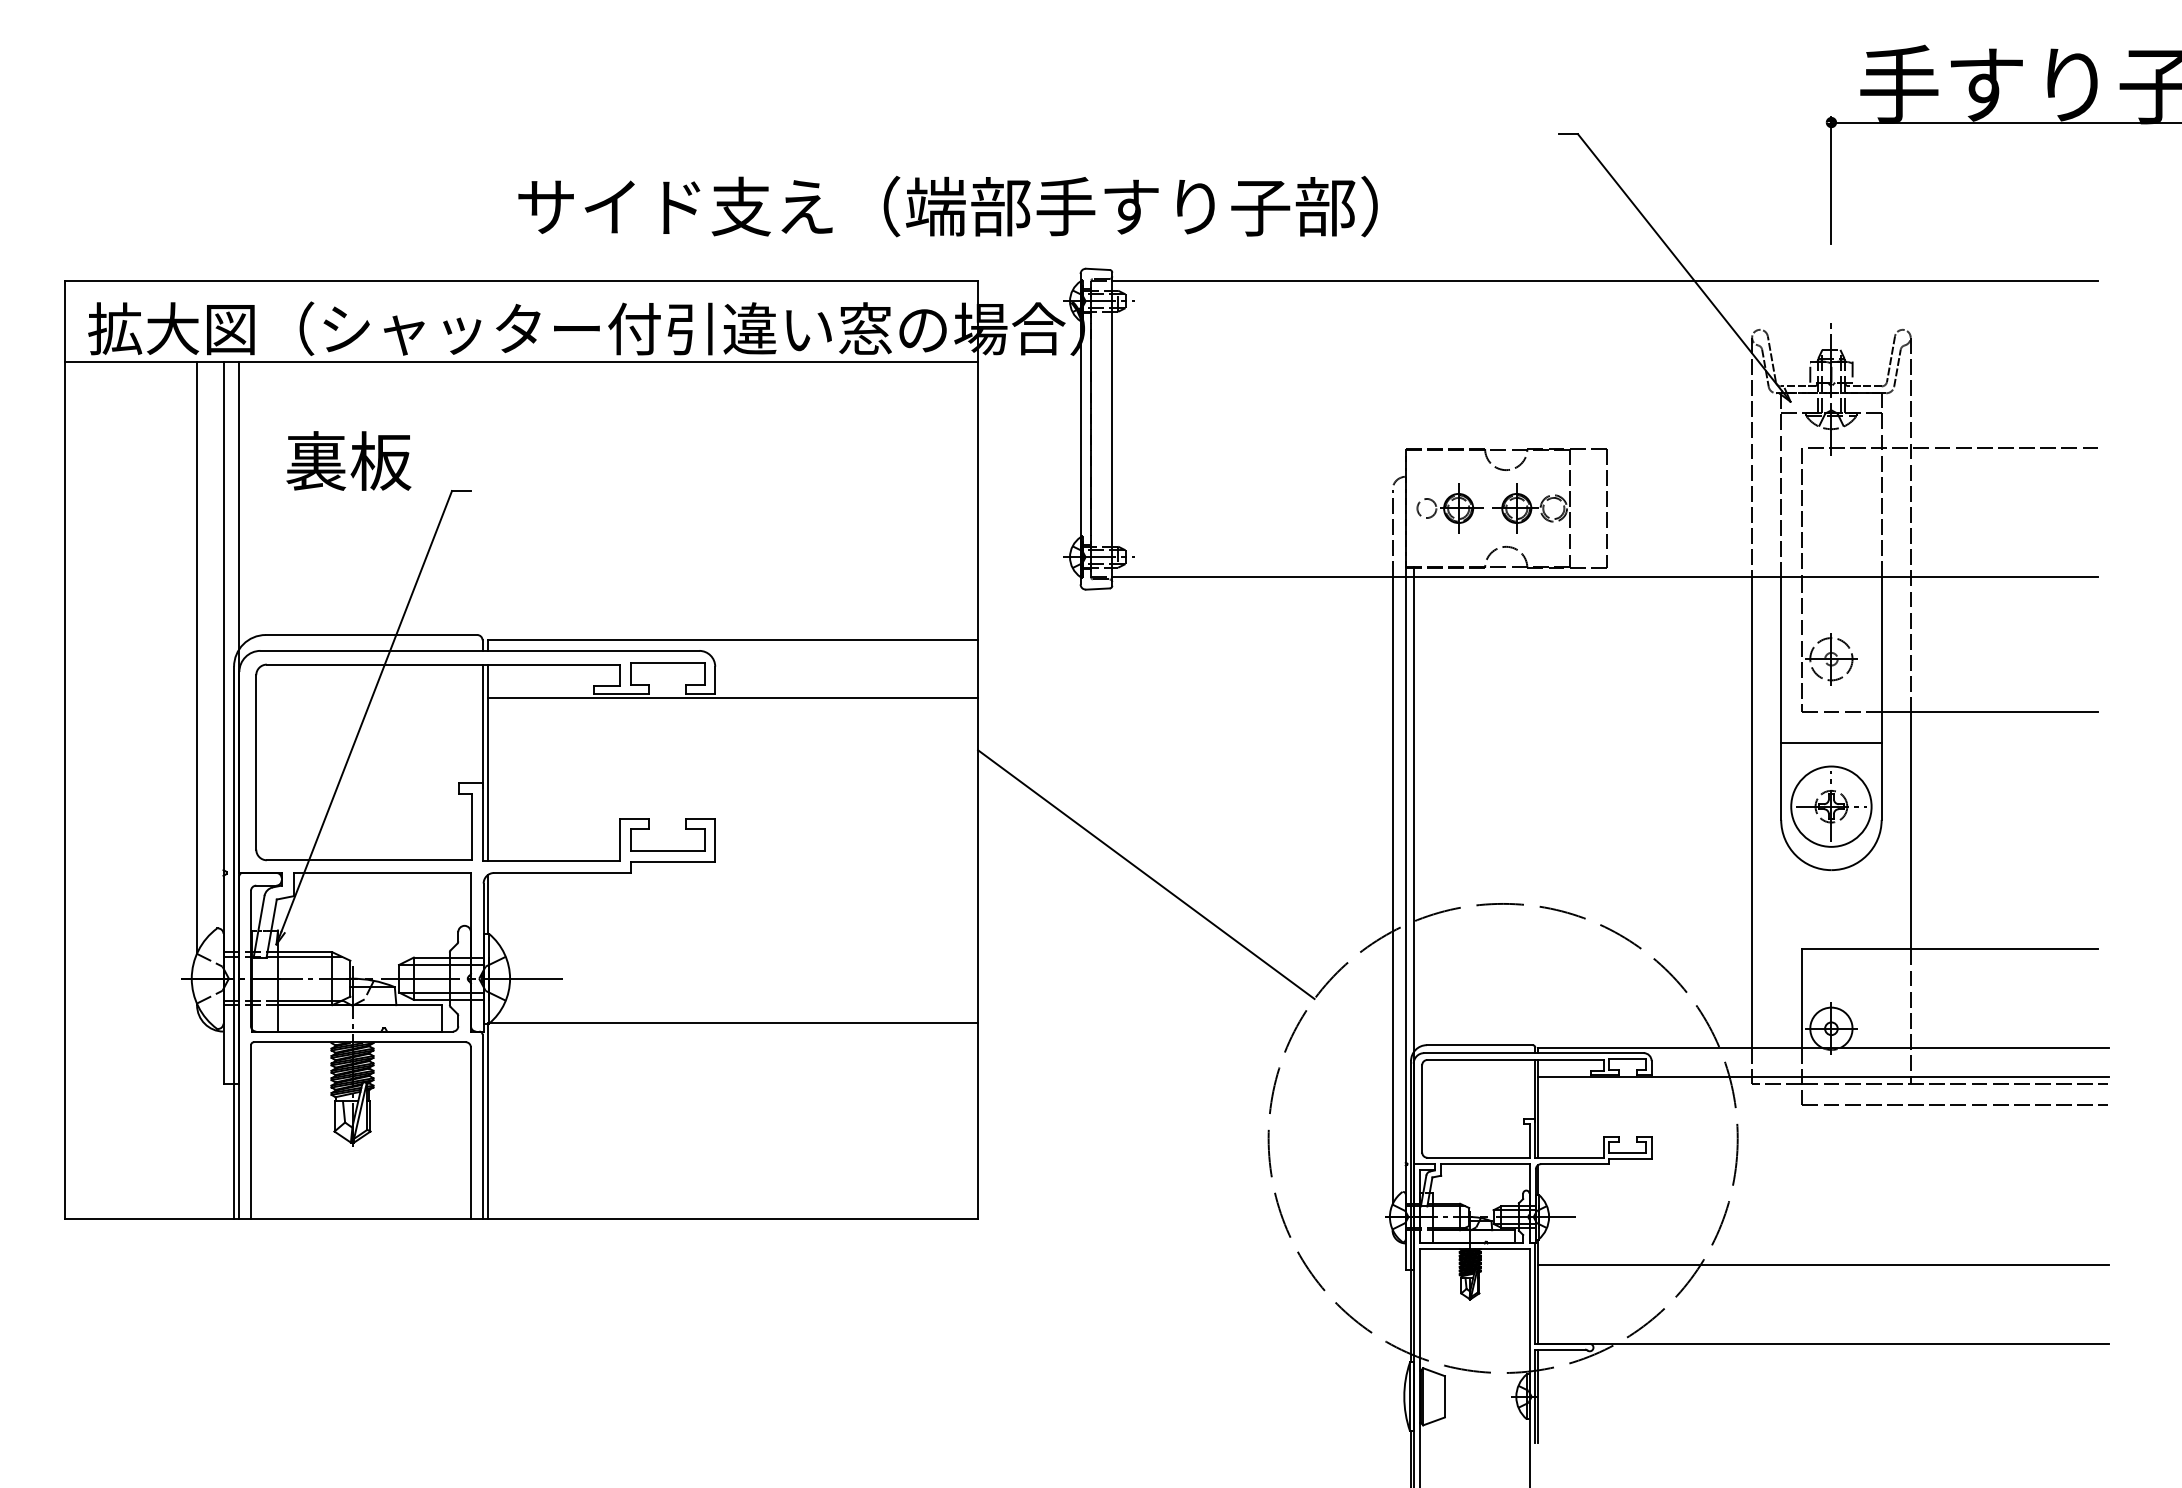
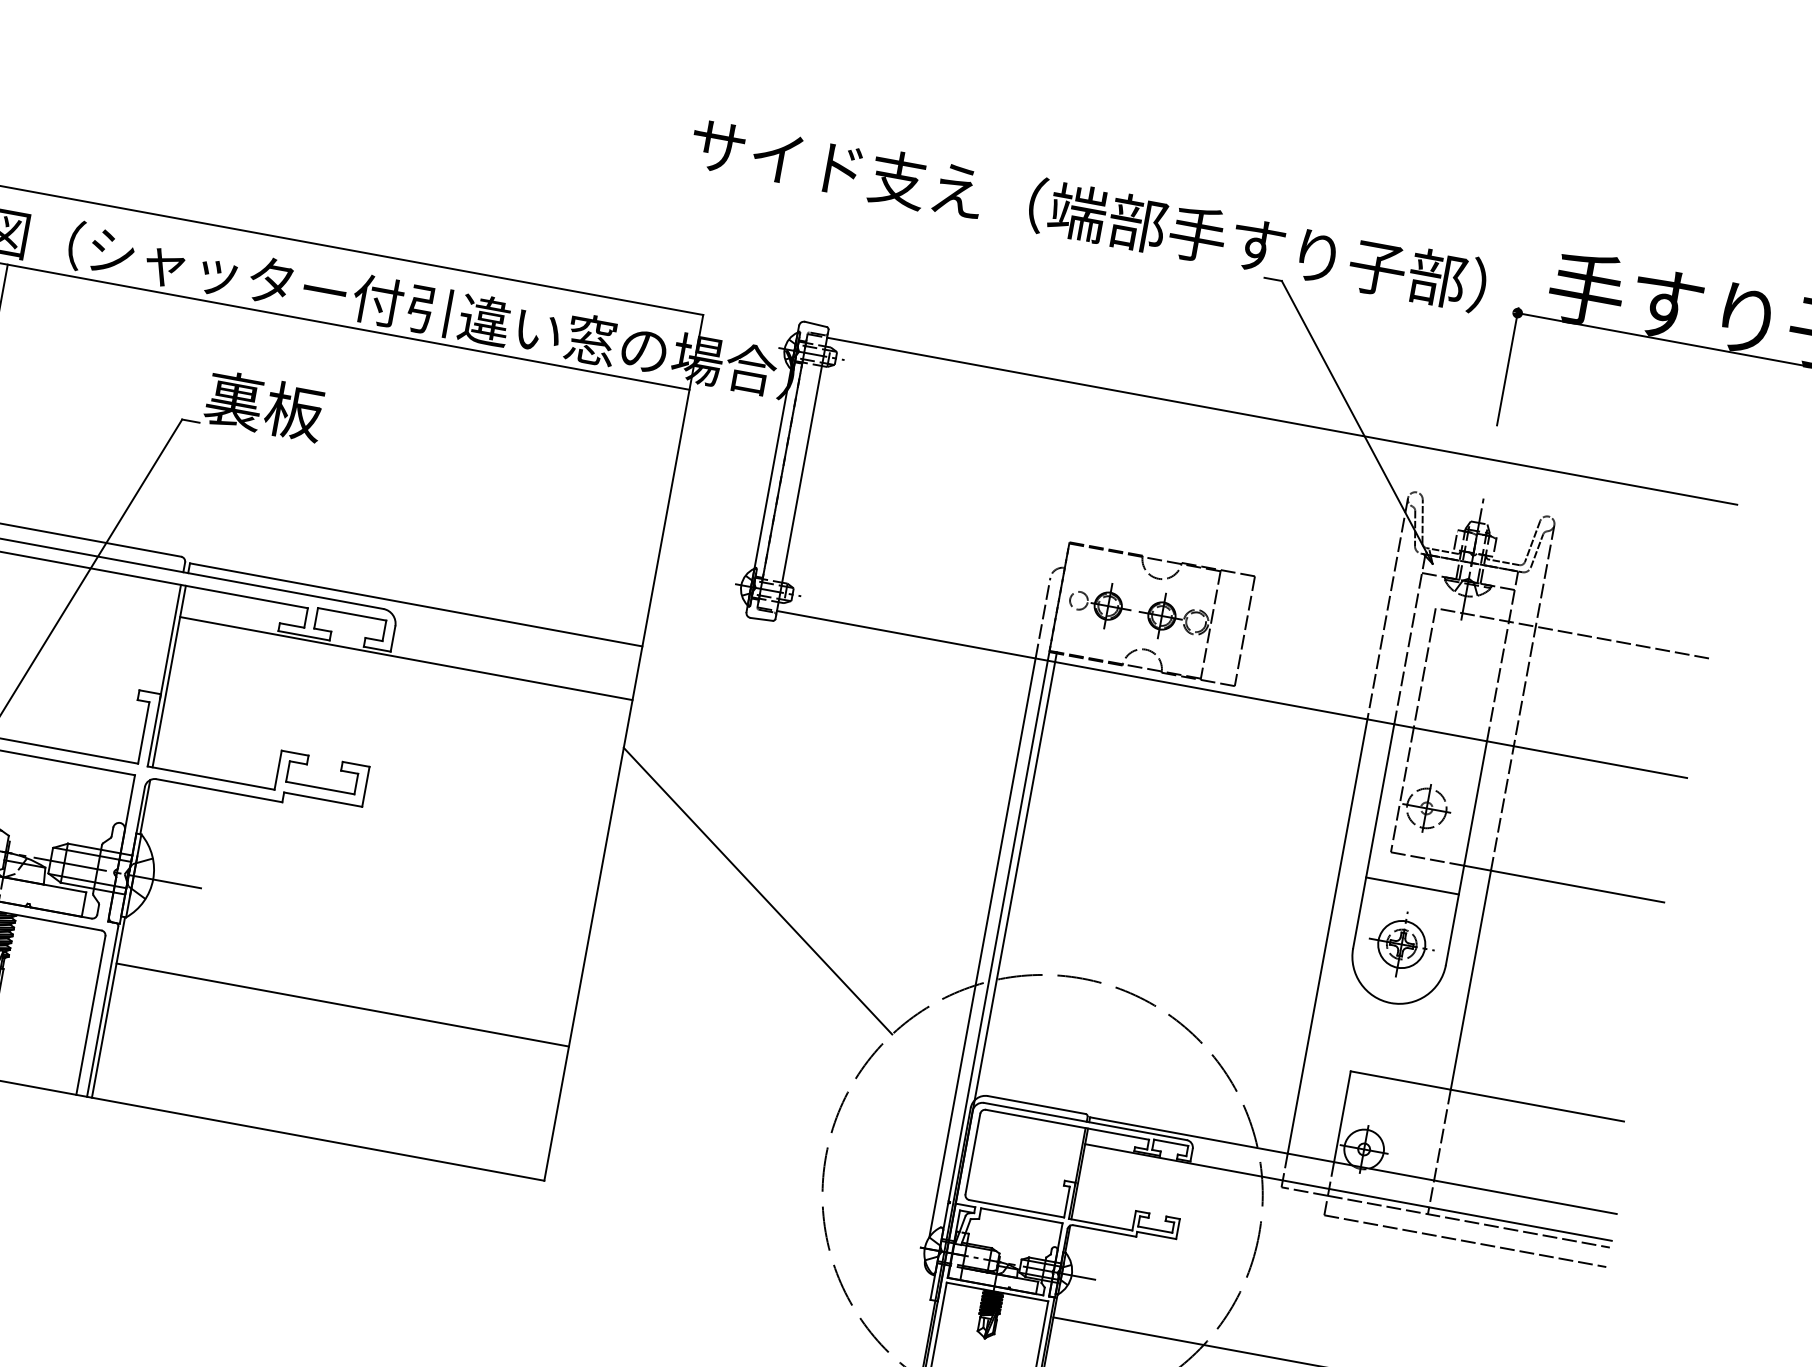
text: (947, 206) -> (1088, 214), moved
text: (348, 460) -> (264, 405), moved
circle: (1831, 806) -> (1401, 944), size x0.62
line: (732, 1022) -> (342, 1004), moved

